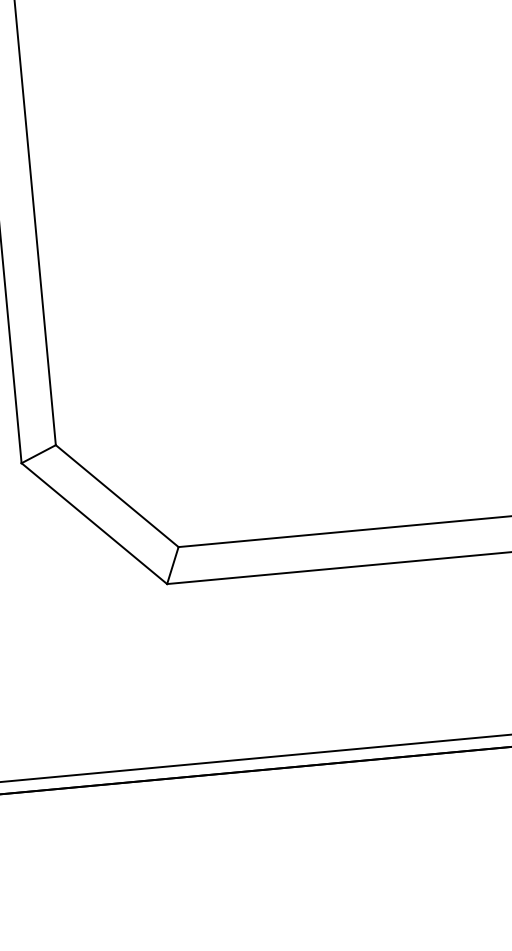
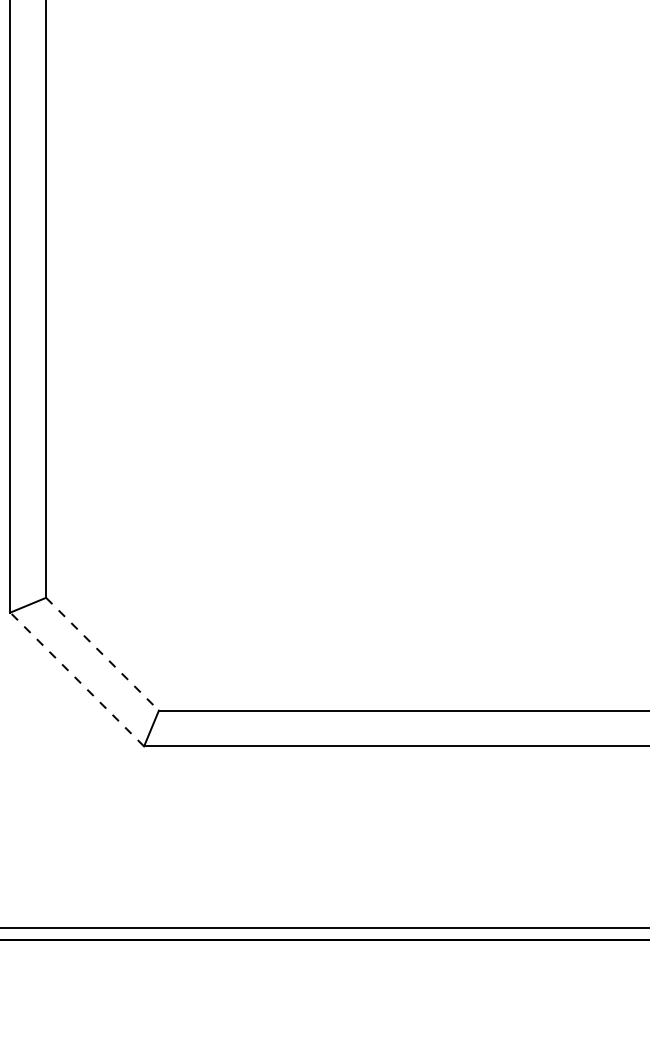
line: (117, 496) -> (102, 654), solid -> dashed
line: (94, 523) -> (77, 679), solid -> dashed

